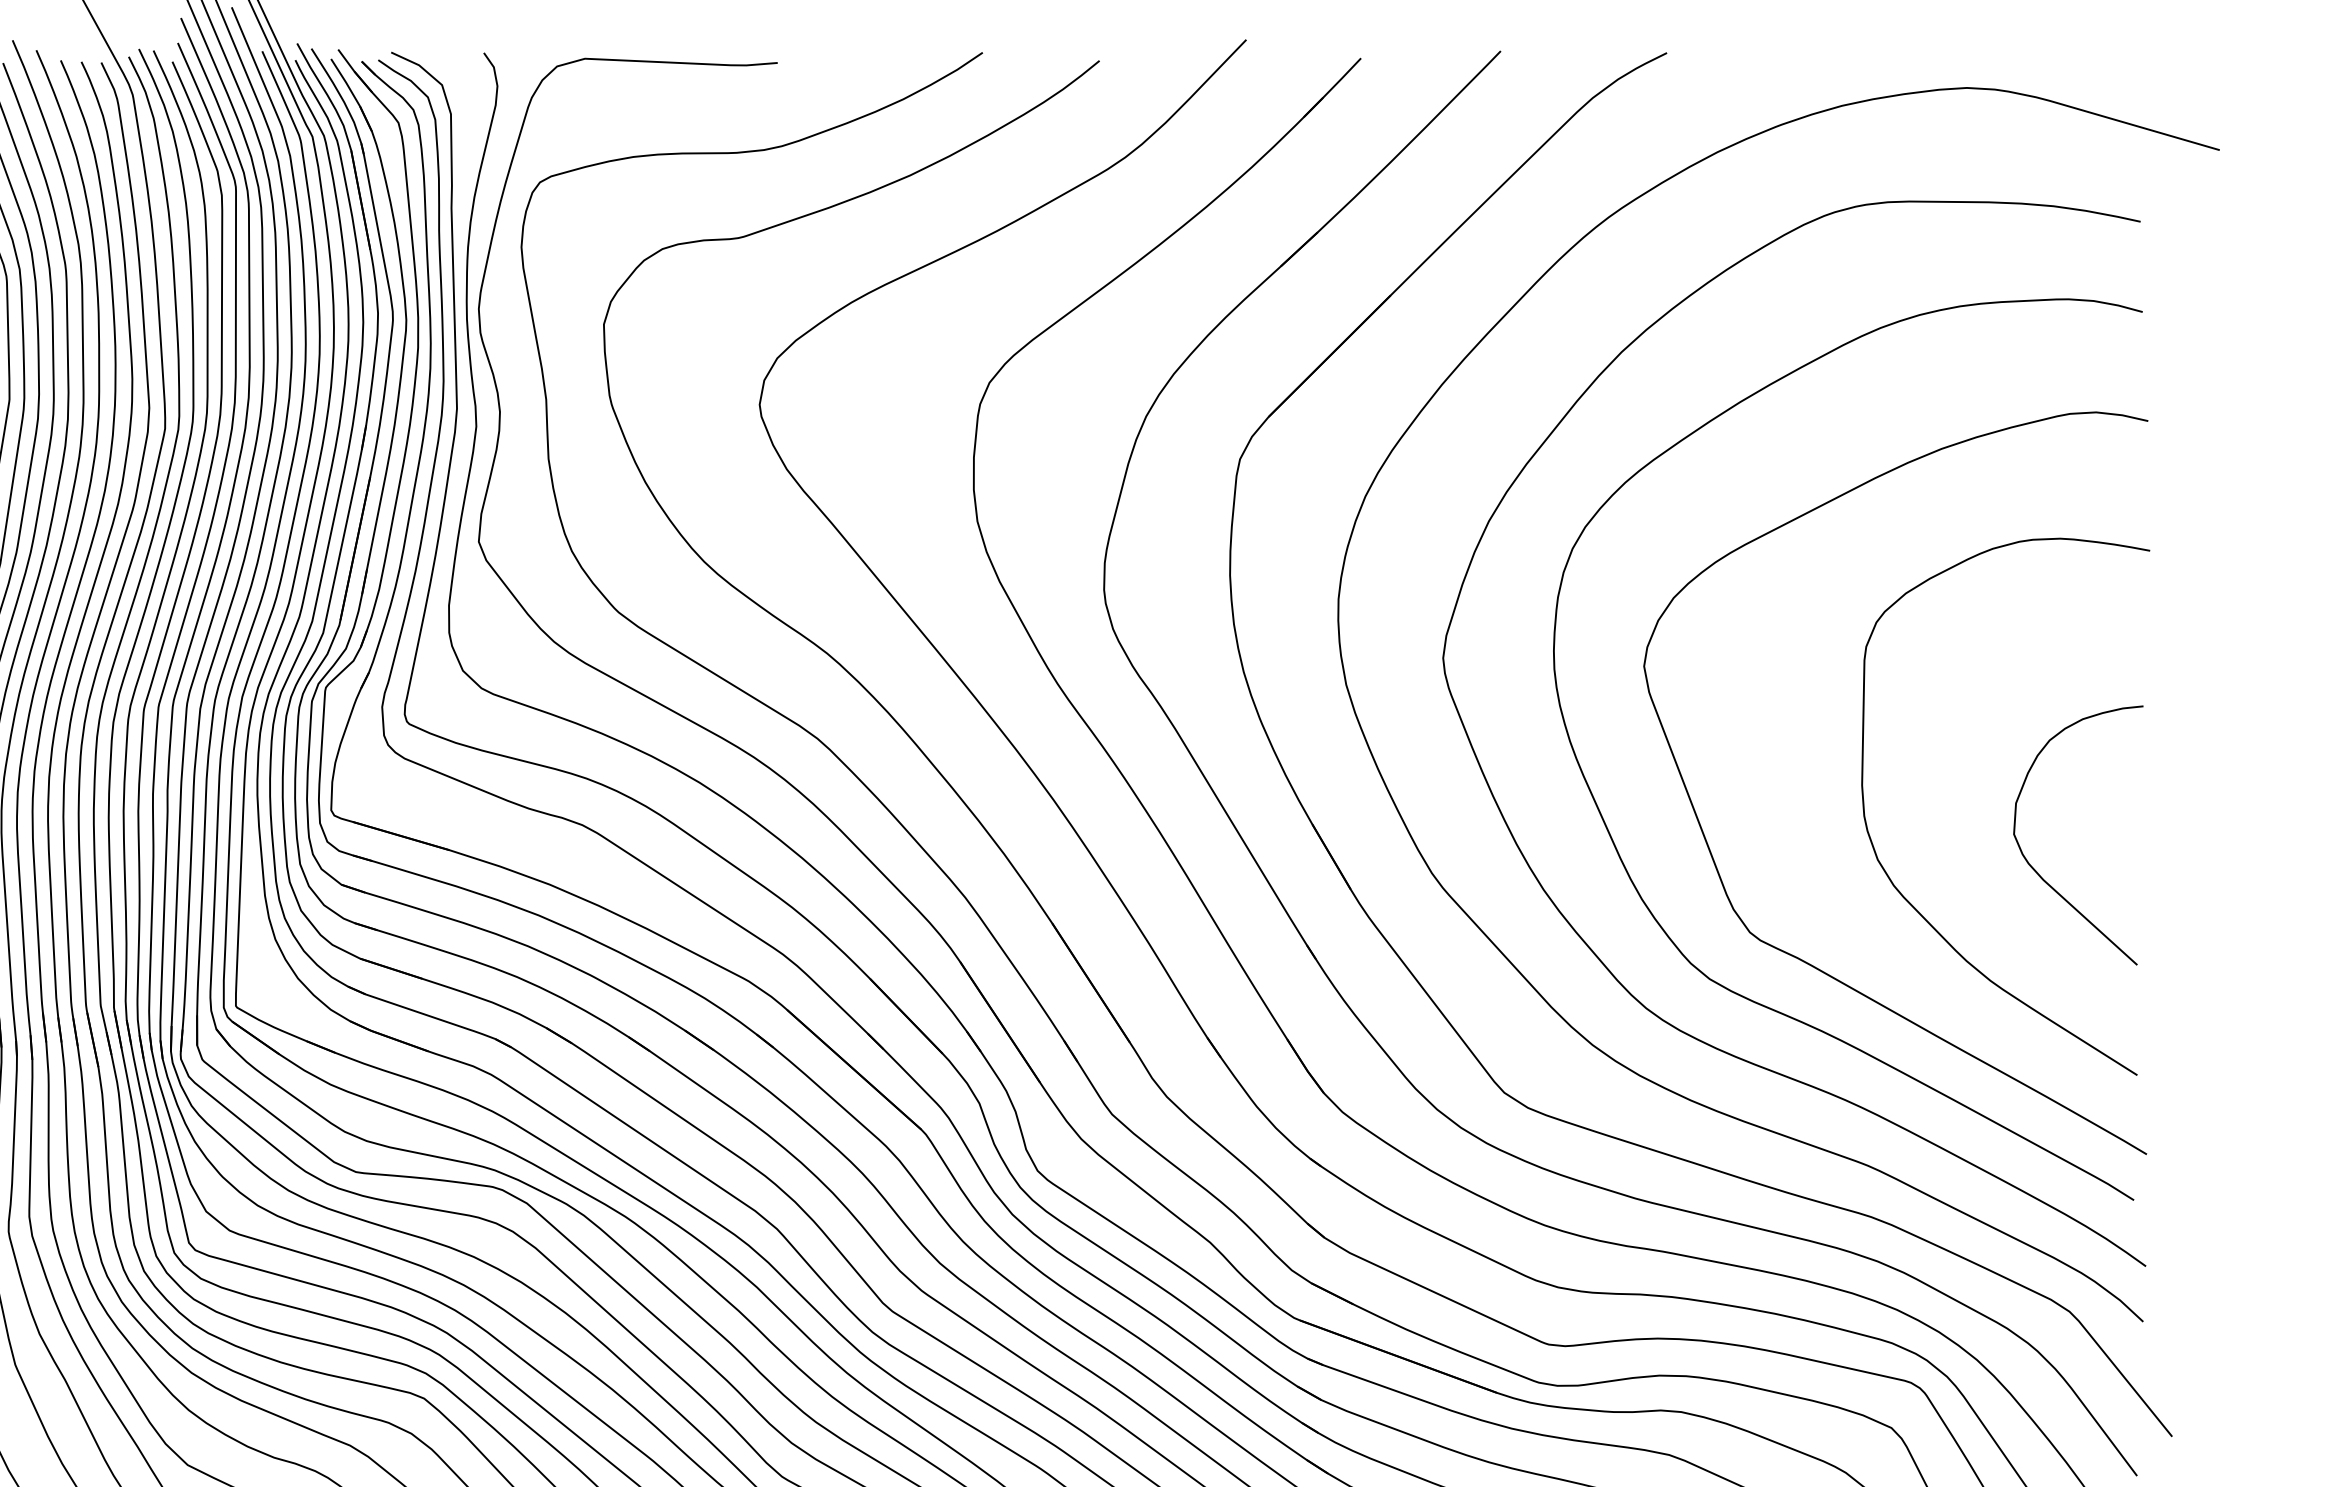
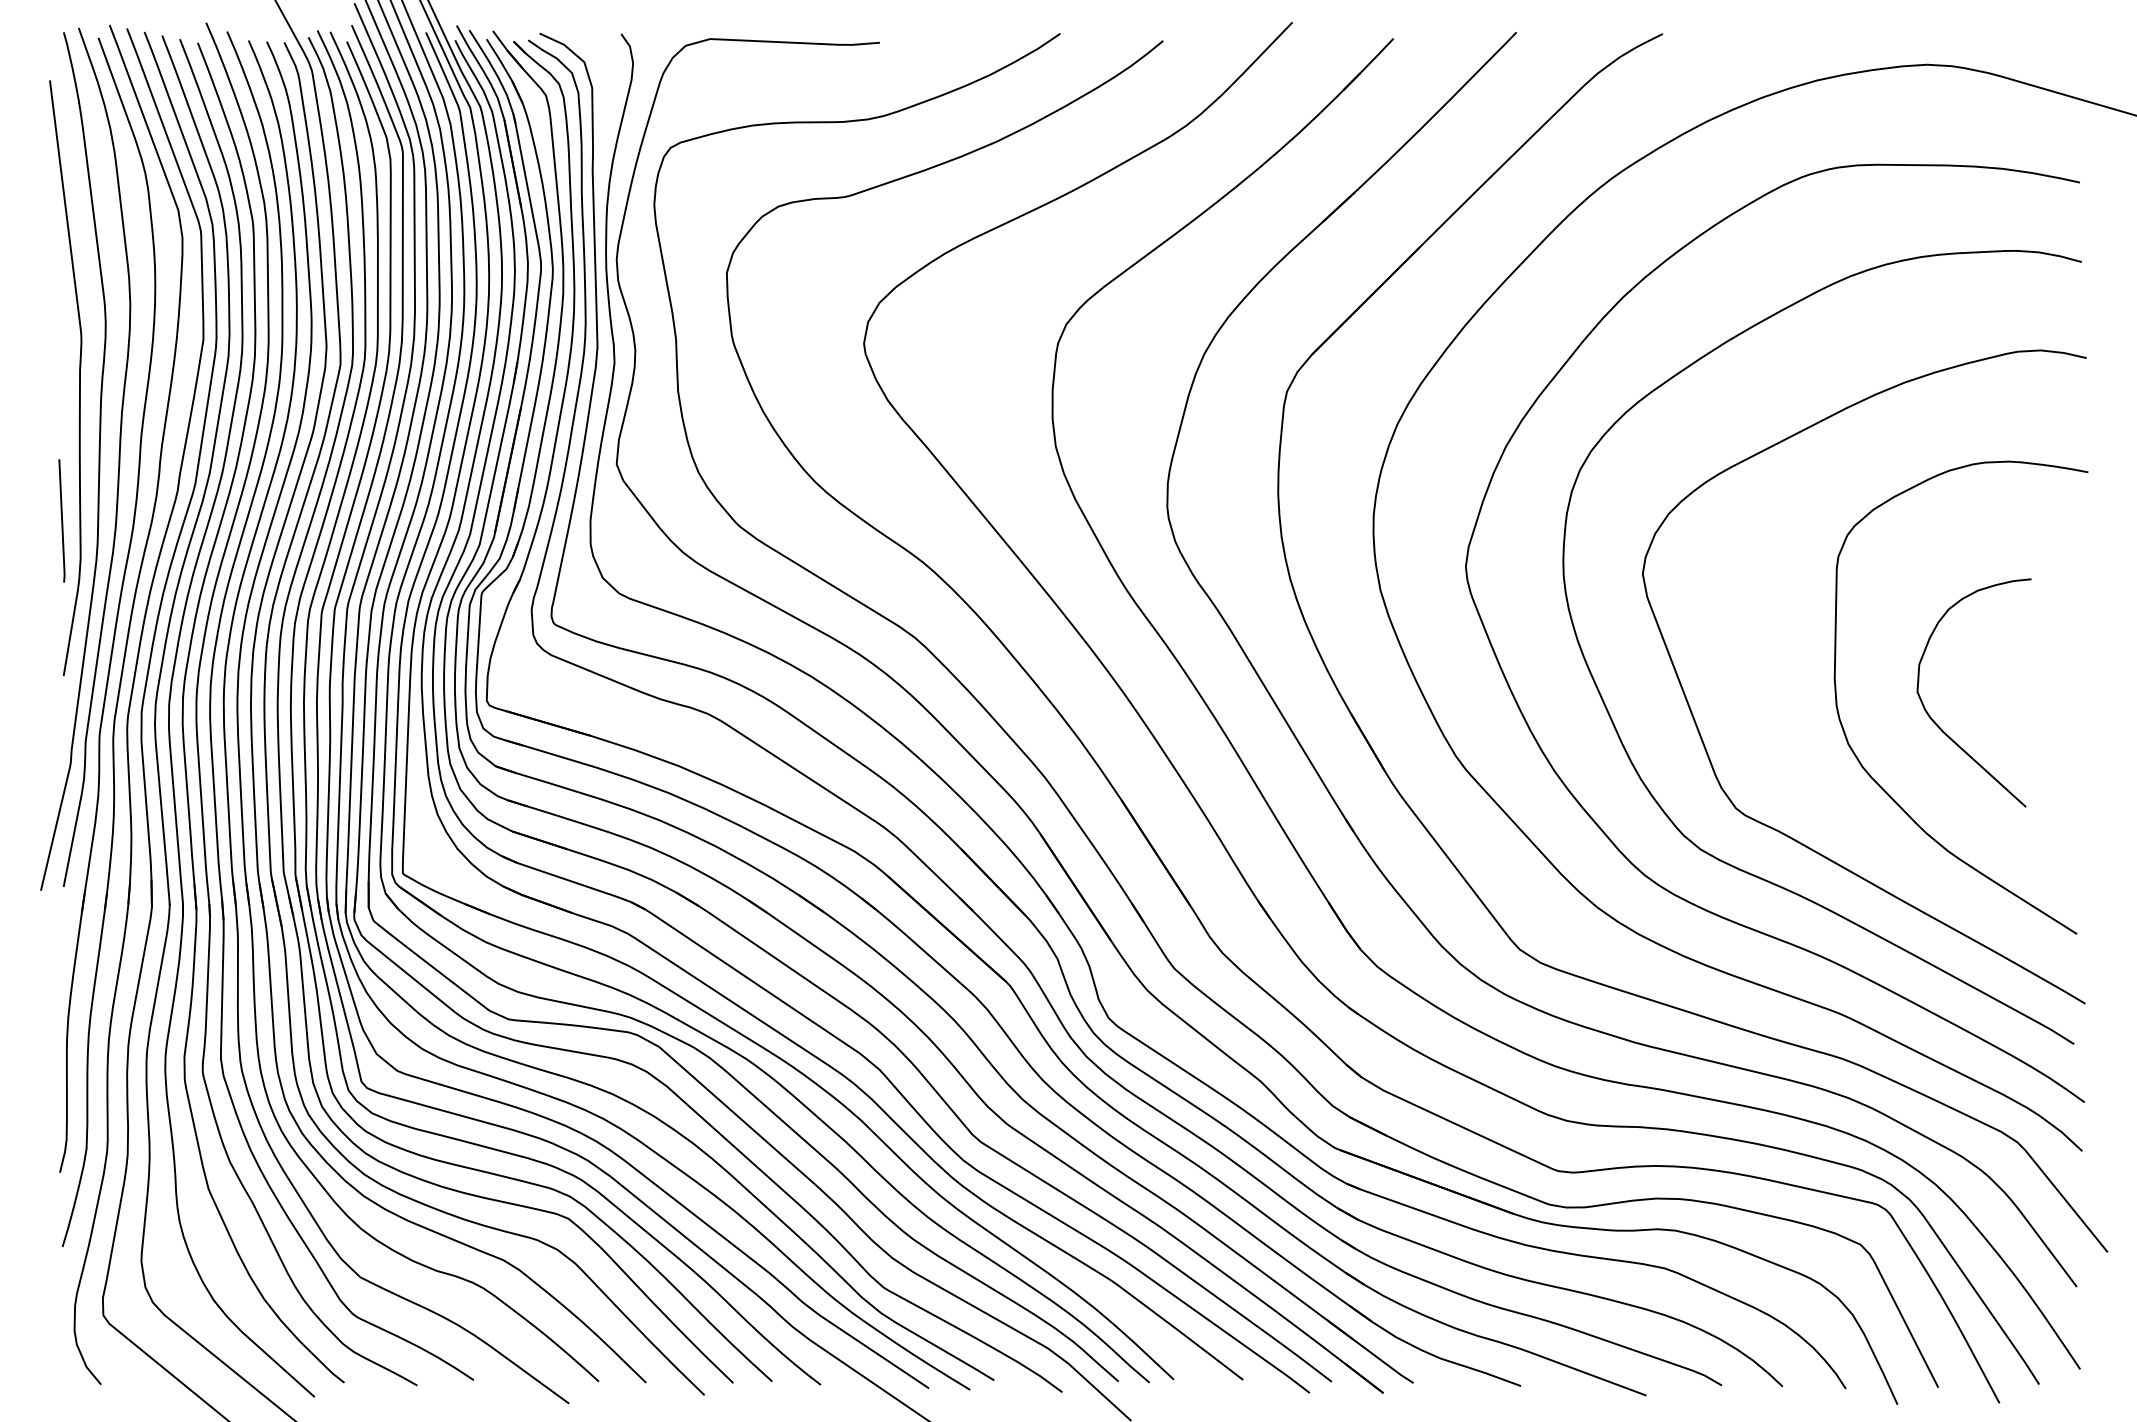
curve: (2034, 867) -> (1935, 721), moved

